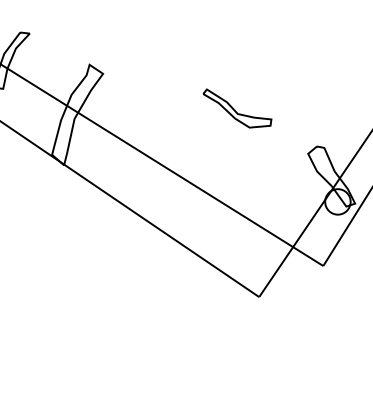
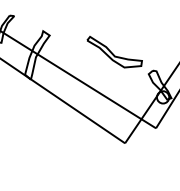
part: (237, 108) -> (114, 52), size x1.67

